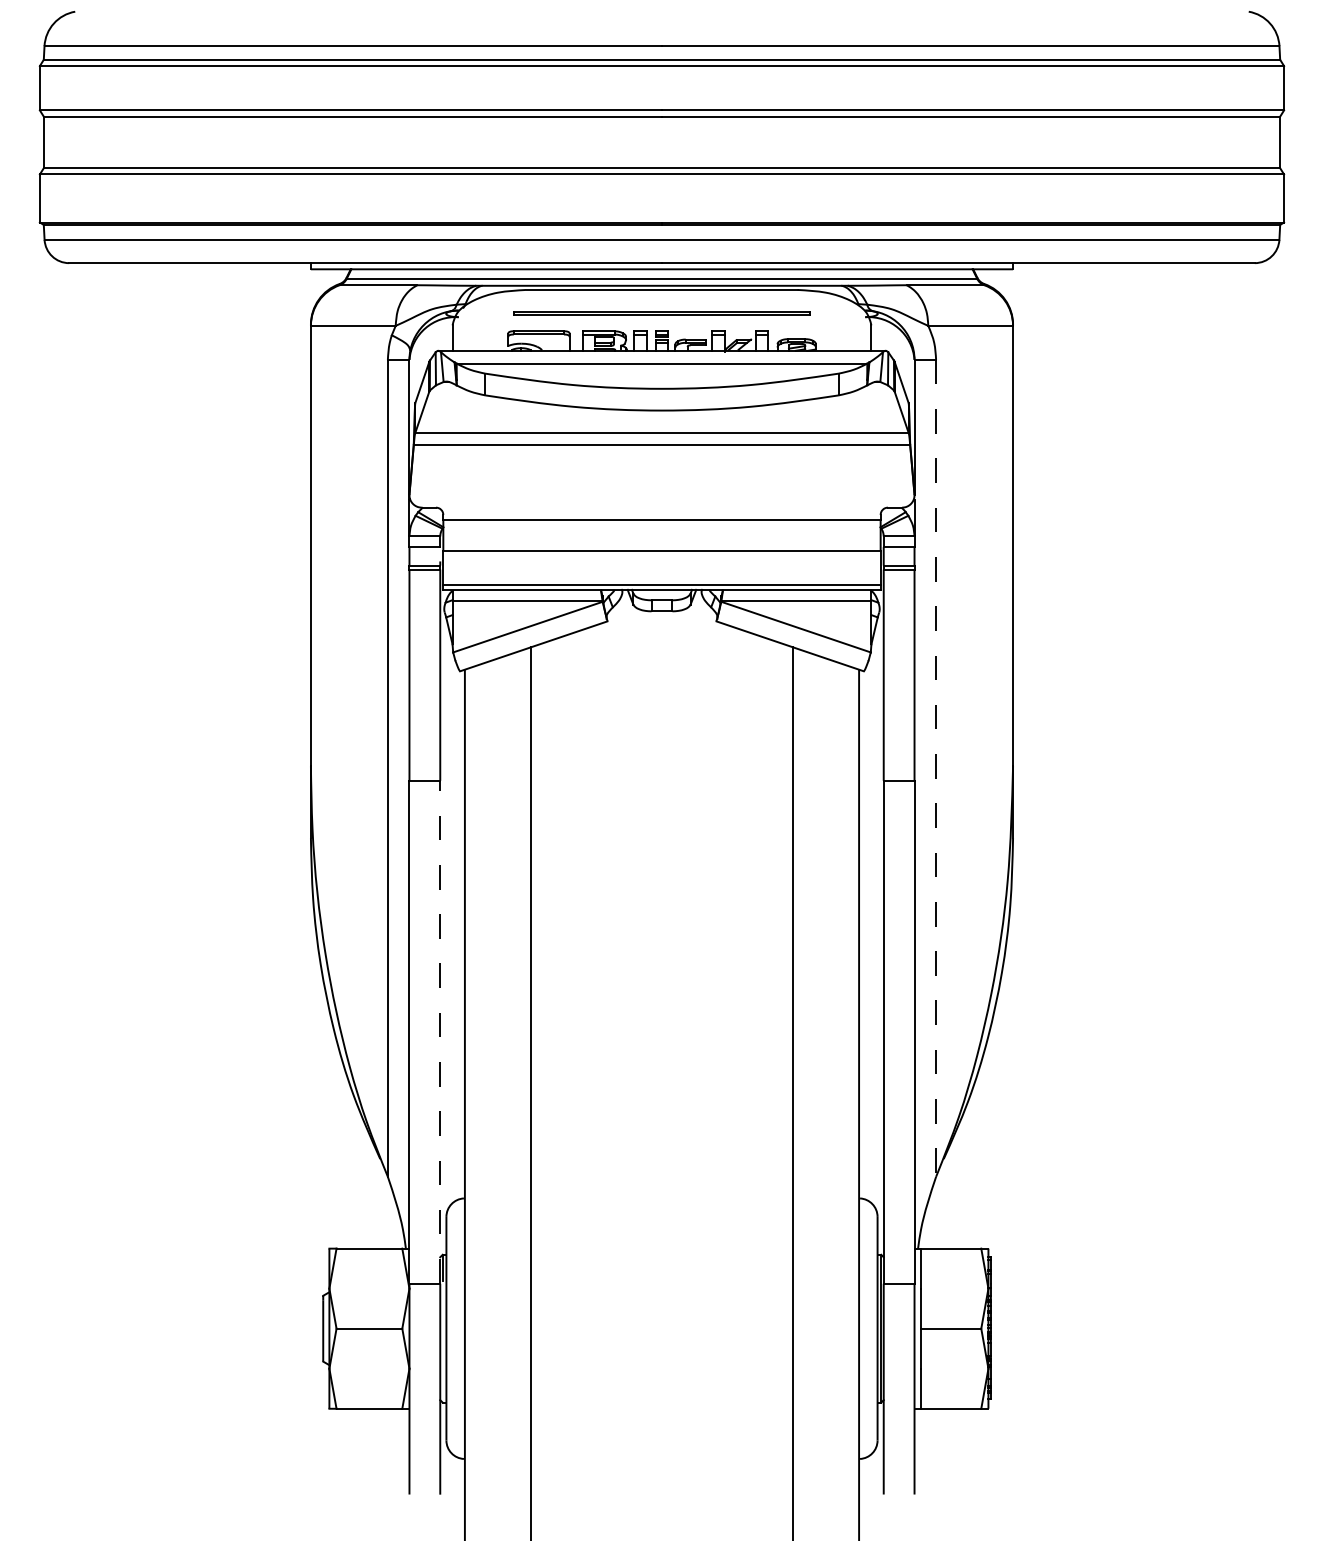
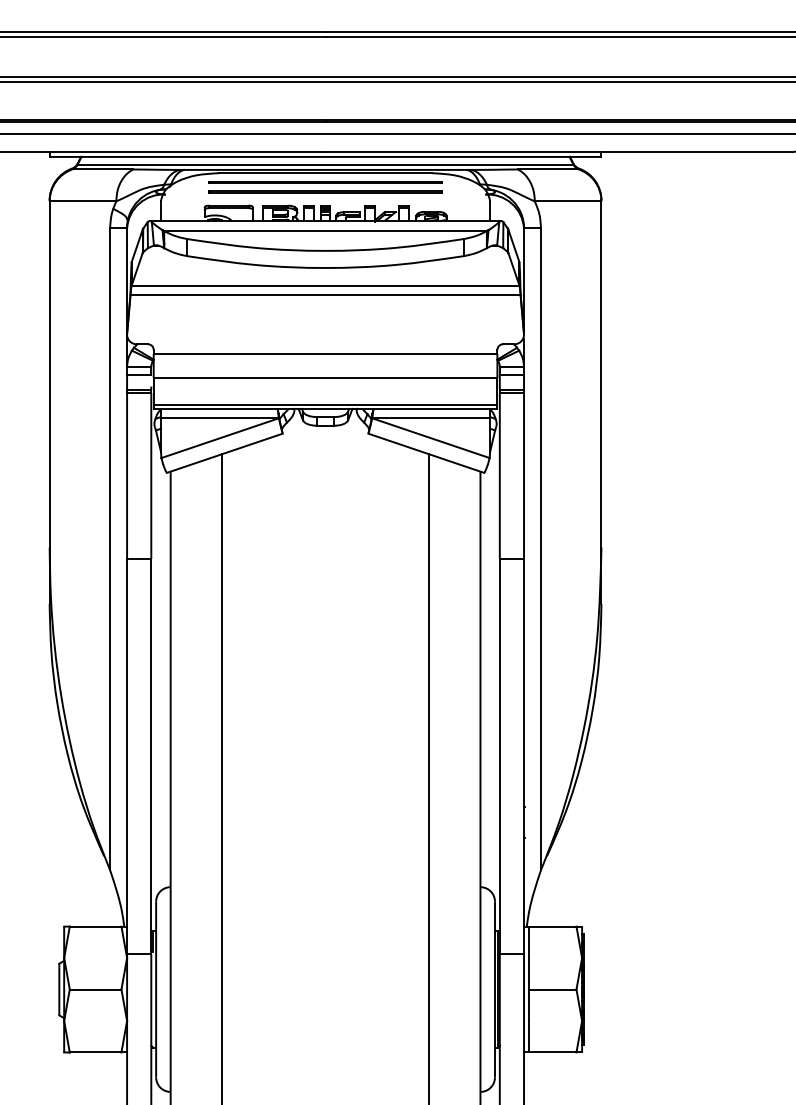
line: (661, 301) -> (325, 182), added
line: (936, 768) -> (541, 549), dashed -> solid
line: (440, 1031) -> (151, 755), dashed -> solid

